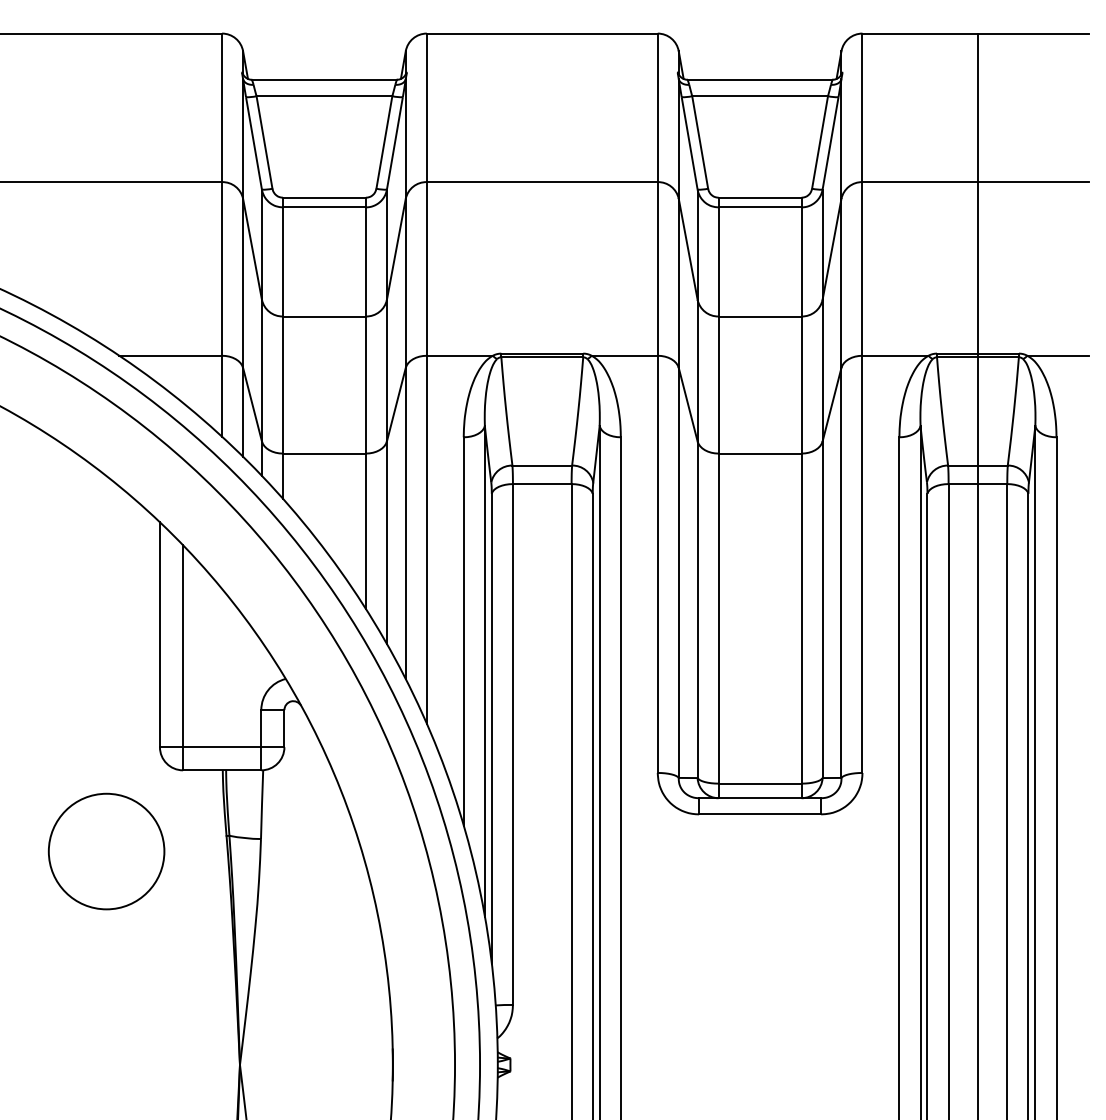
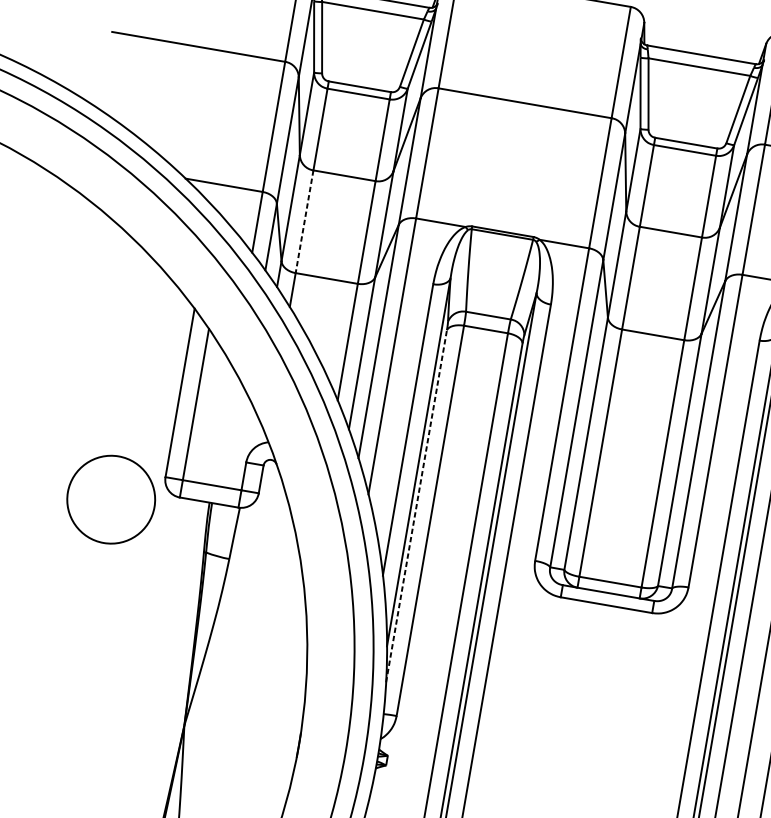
line: (282, 385) -> (304, 222), solid -> dashed
line: (491, 728) -> (416, 506), solid -> dashed
circle: (106, 851) -> (111, 499), moved

